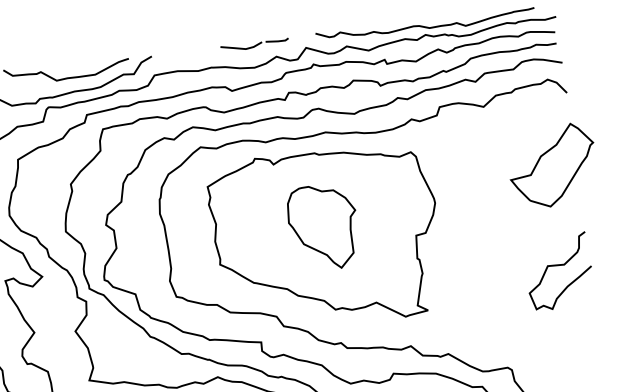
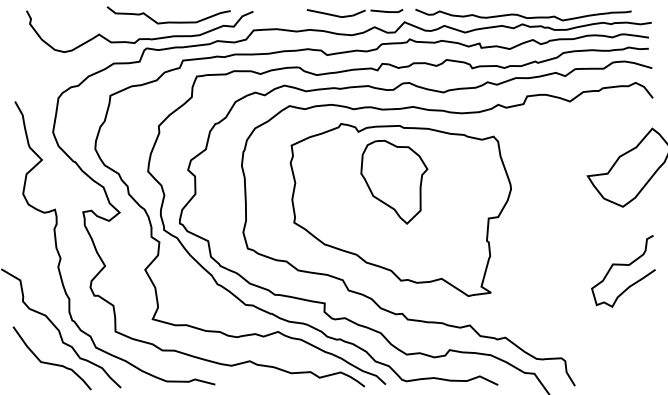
part: (254, 45) -> (354, 13), size x1.43
part: (323, 227) -> (394, 182), moved

